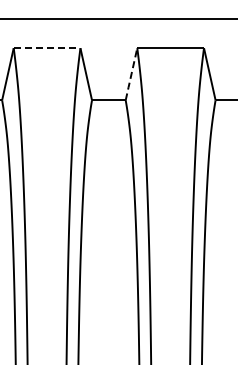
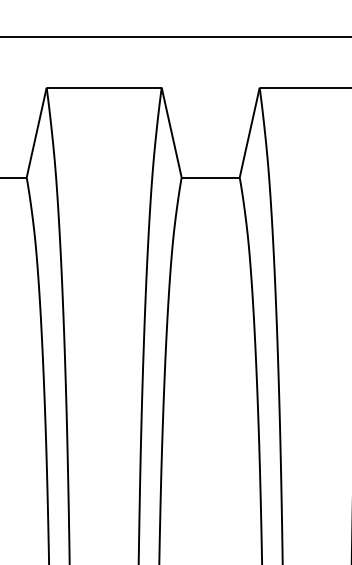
line: (47, 48) -> (104, 88), dashed -> solid
line: (131, 73) -> (249, 131), dashed -> solid

